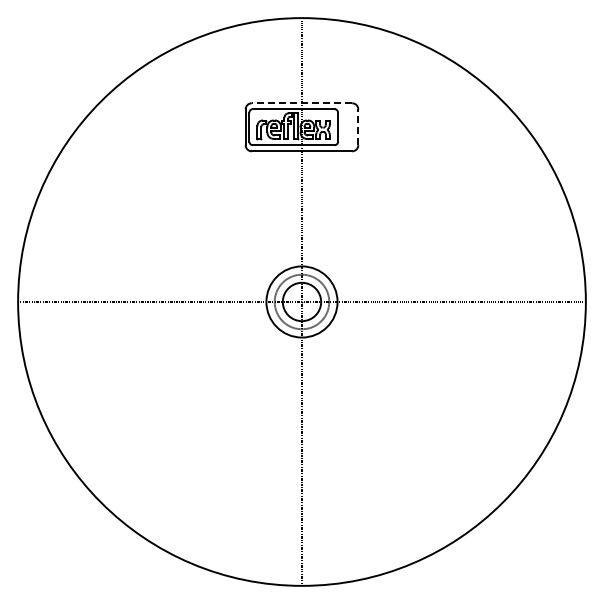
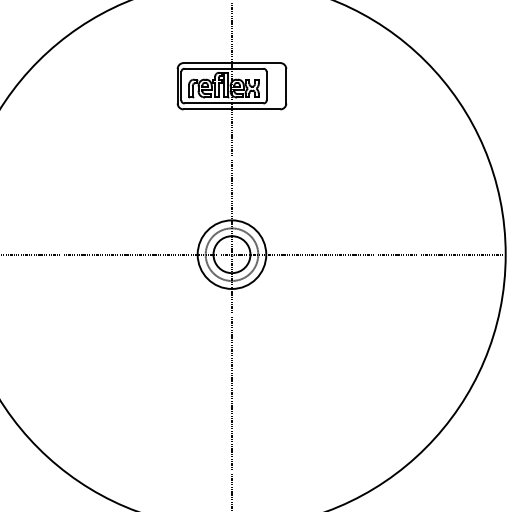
line: (301, 103) -> (231, 63), dashed -> solid
line: (358, 127) -> (286, 86), dashed -> solid

